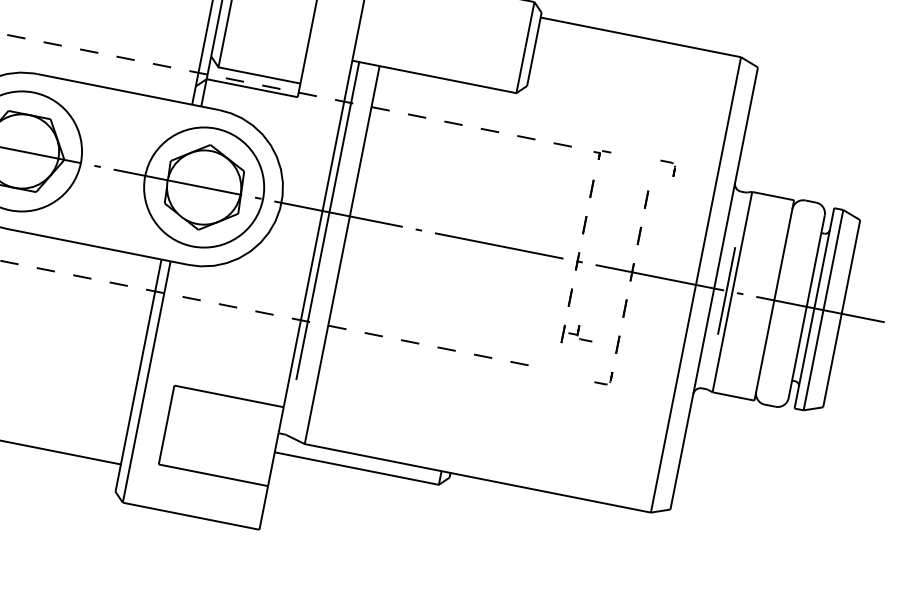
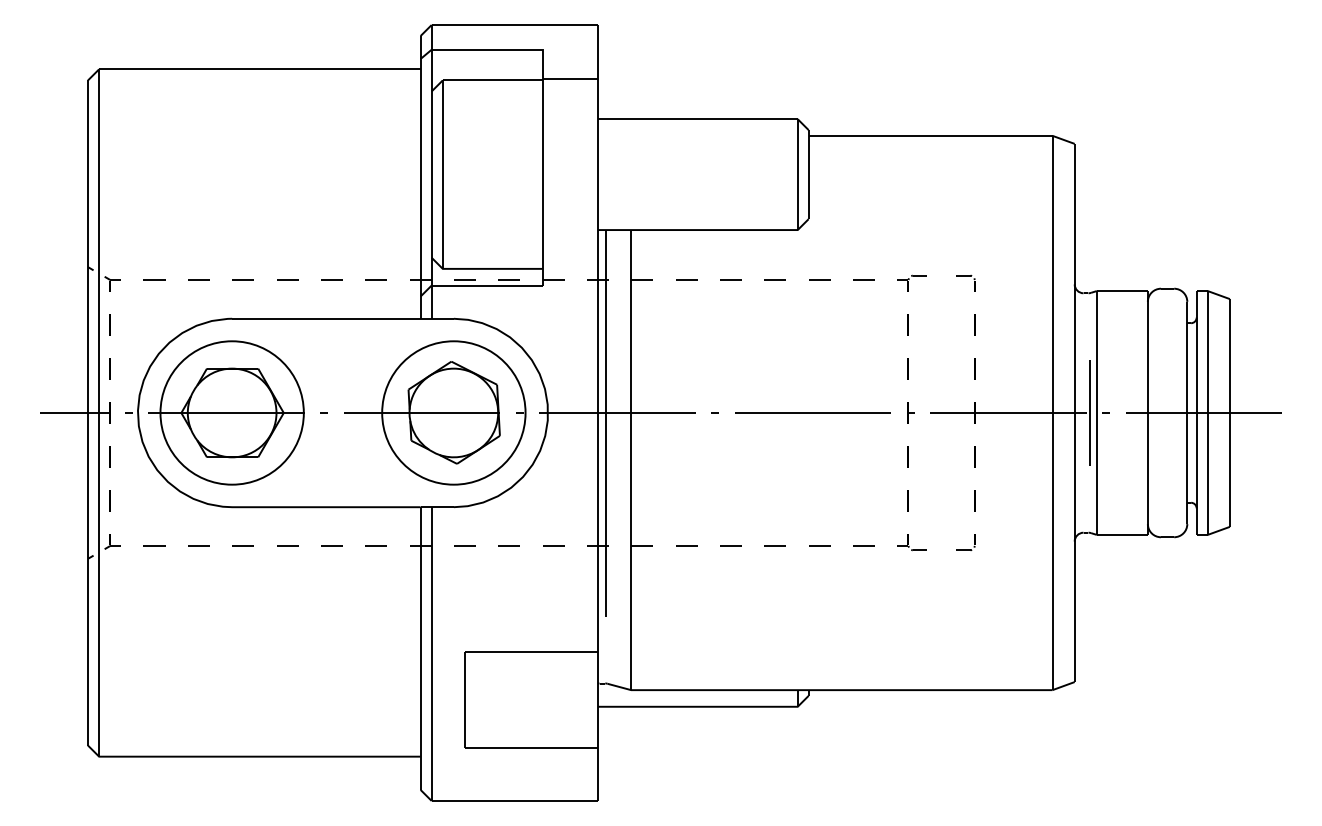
part: (601, 154) -> (911, 282), size x1.43
part: (667, 167) -> (965, 282), moved
part: (580, 332) -> (911, 542), moved

